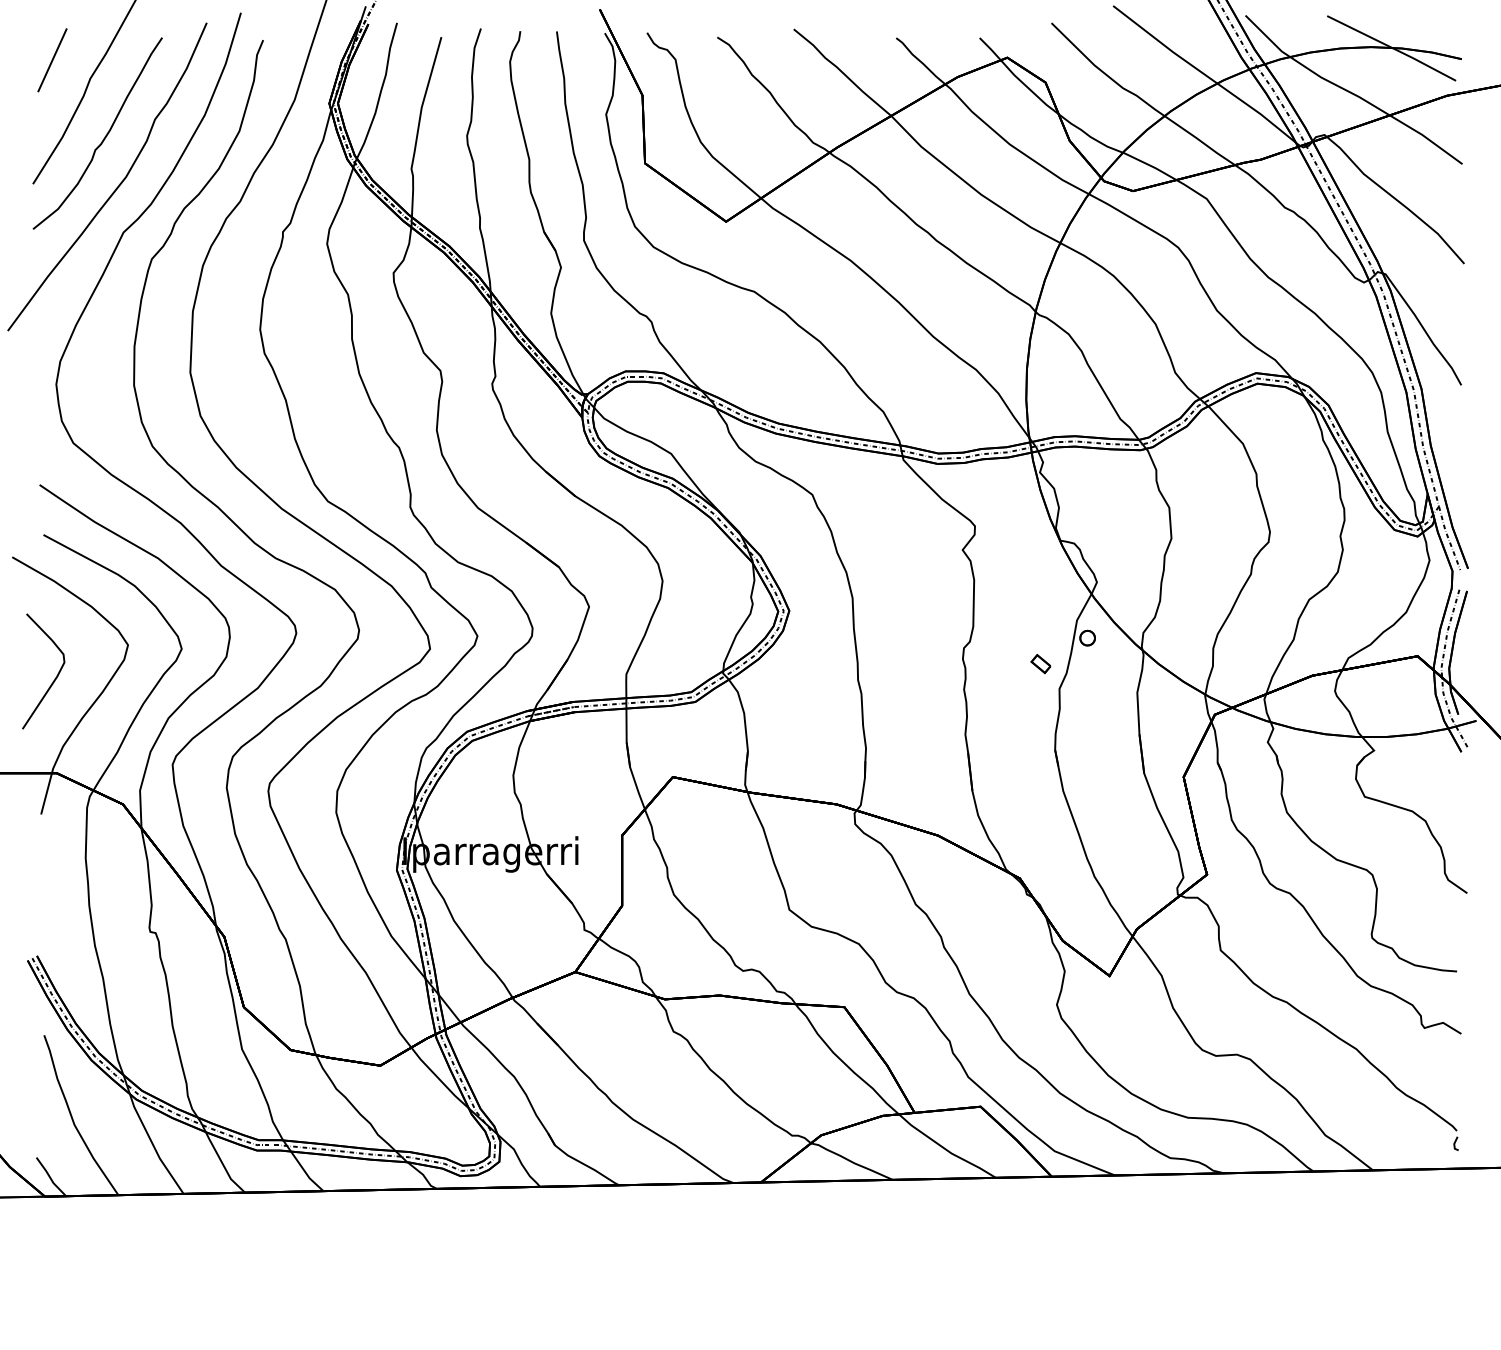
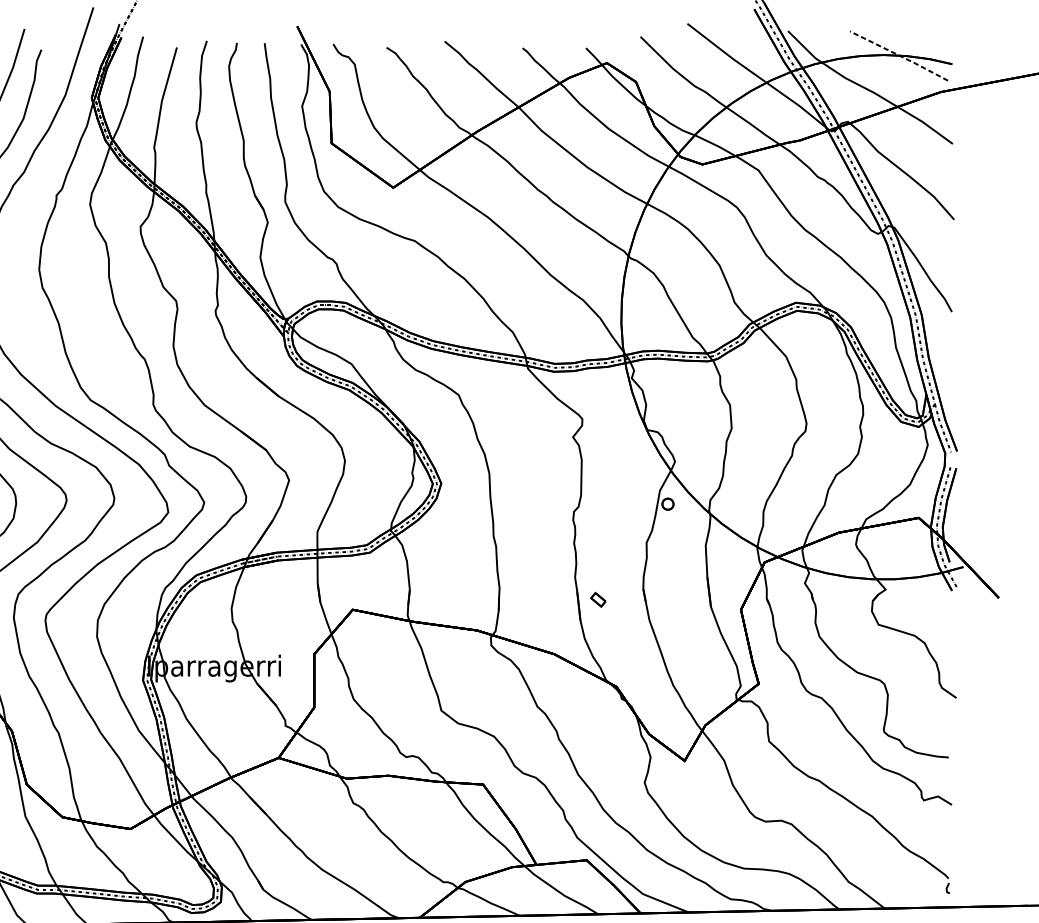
line: (1392, 48) -> (899, 56), solid -> dashed
part: (1040, 664) -> (597, 600), moved

